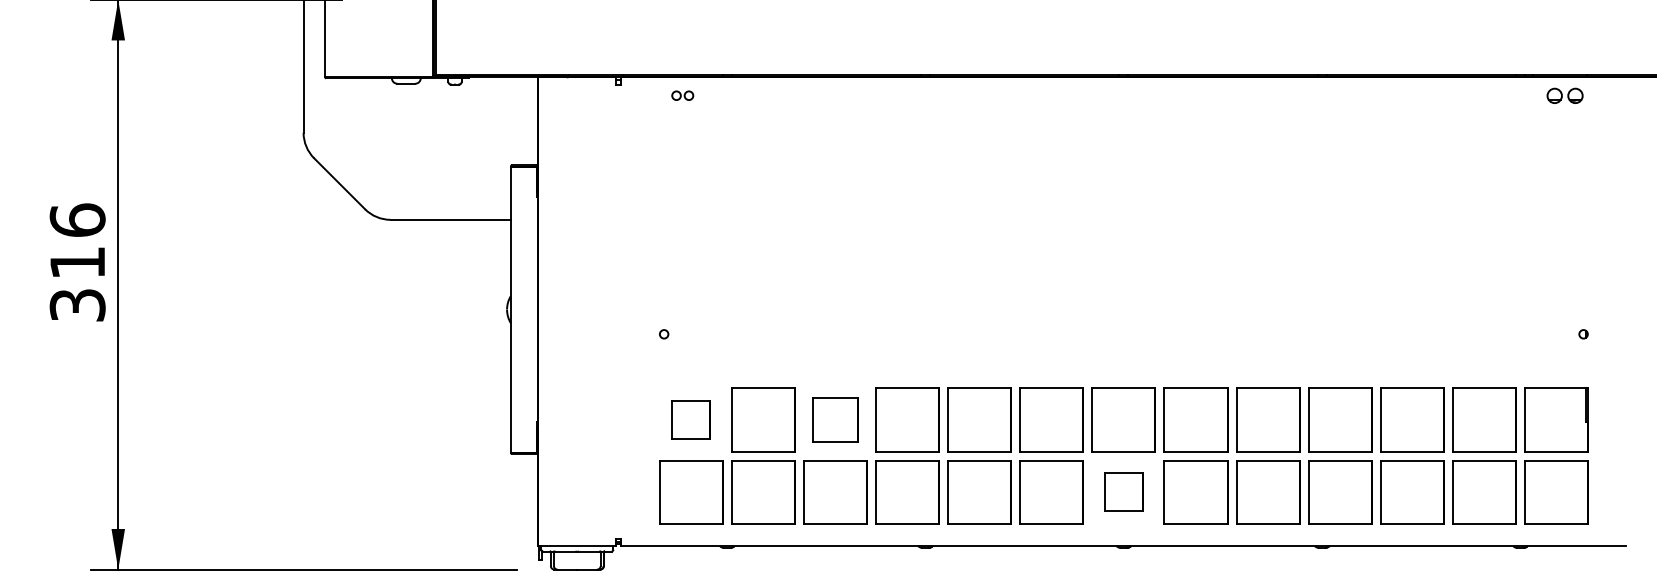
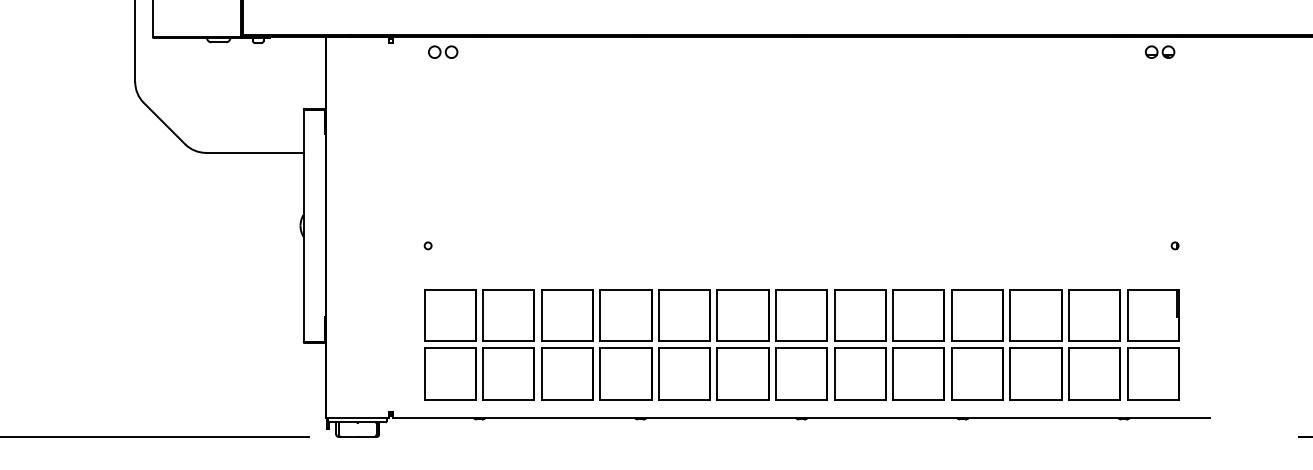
part: (682, 95) -> (443, 51), size x1.67
part: (691, 419) -> (450, 315), size x1.67
part: (835, 419) -> (567, 315), size x1.43
part: (1123, 492) -> (801, 374), size x1.67

